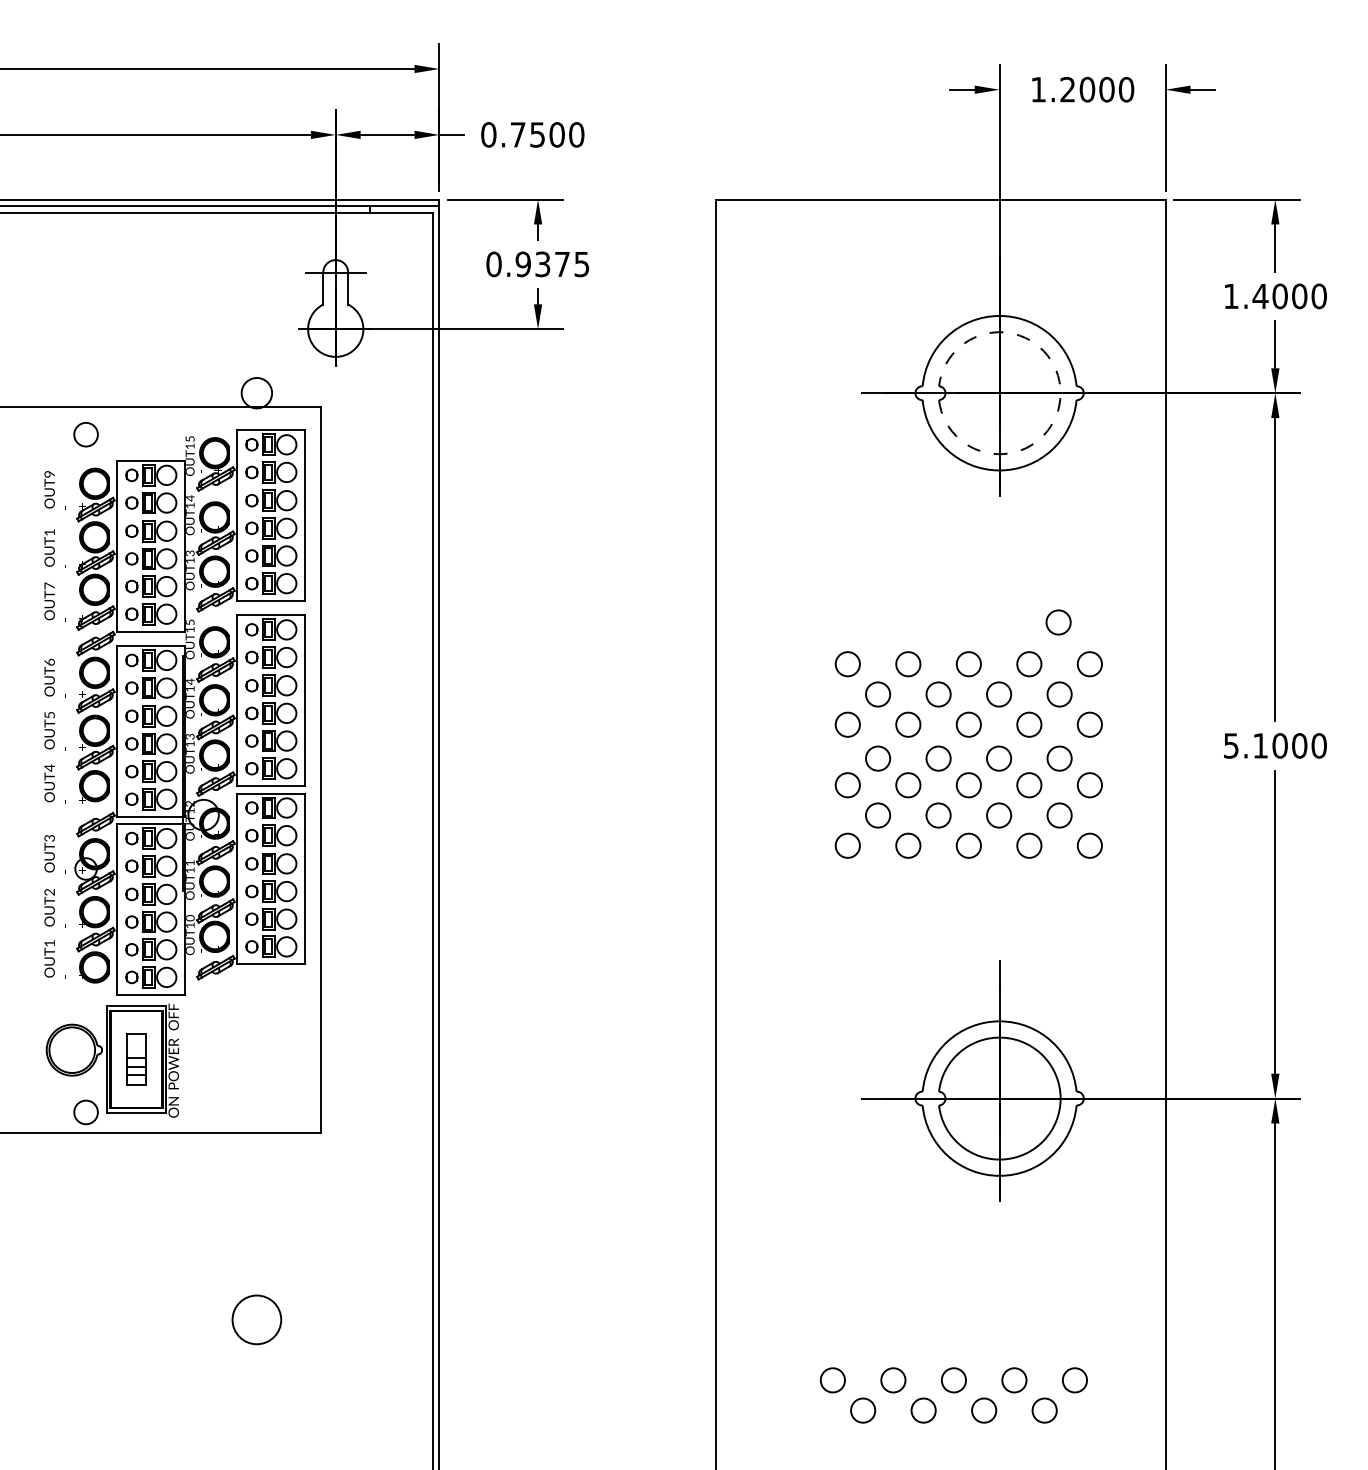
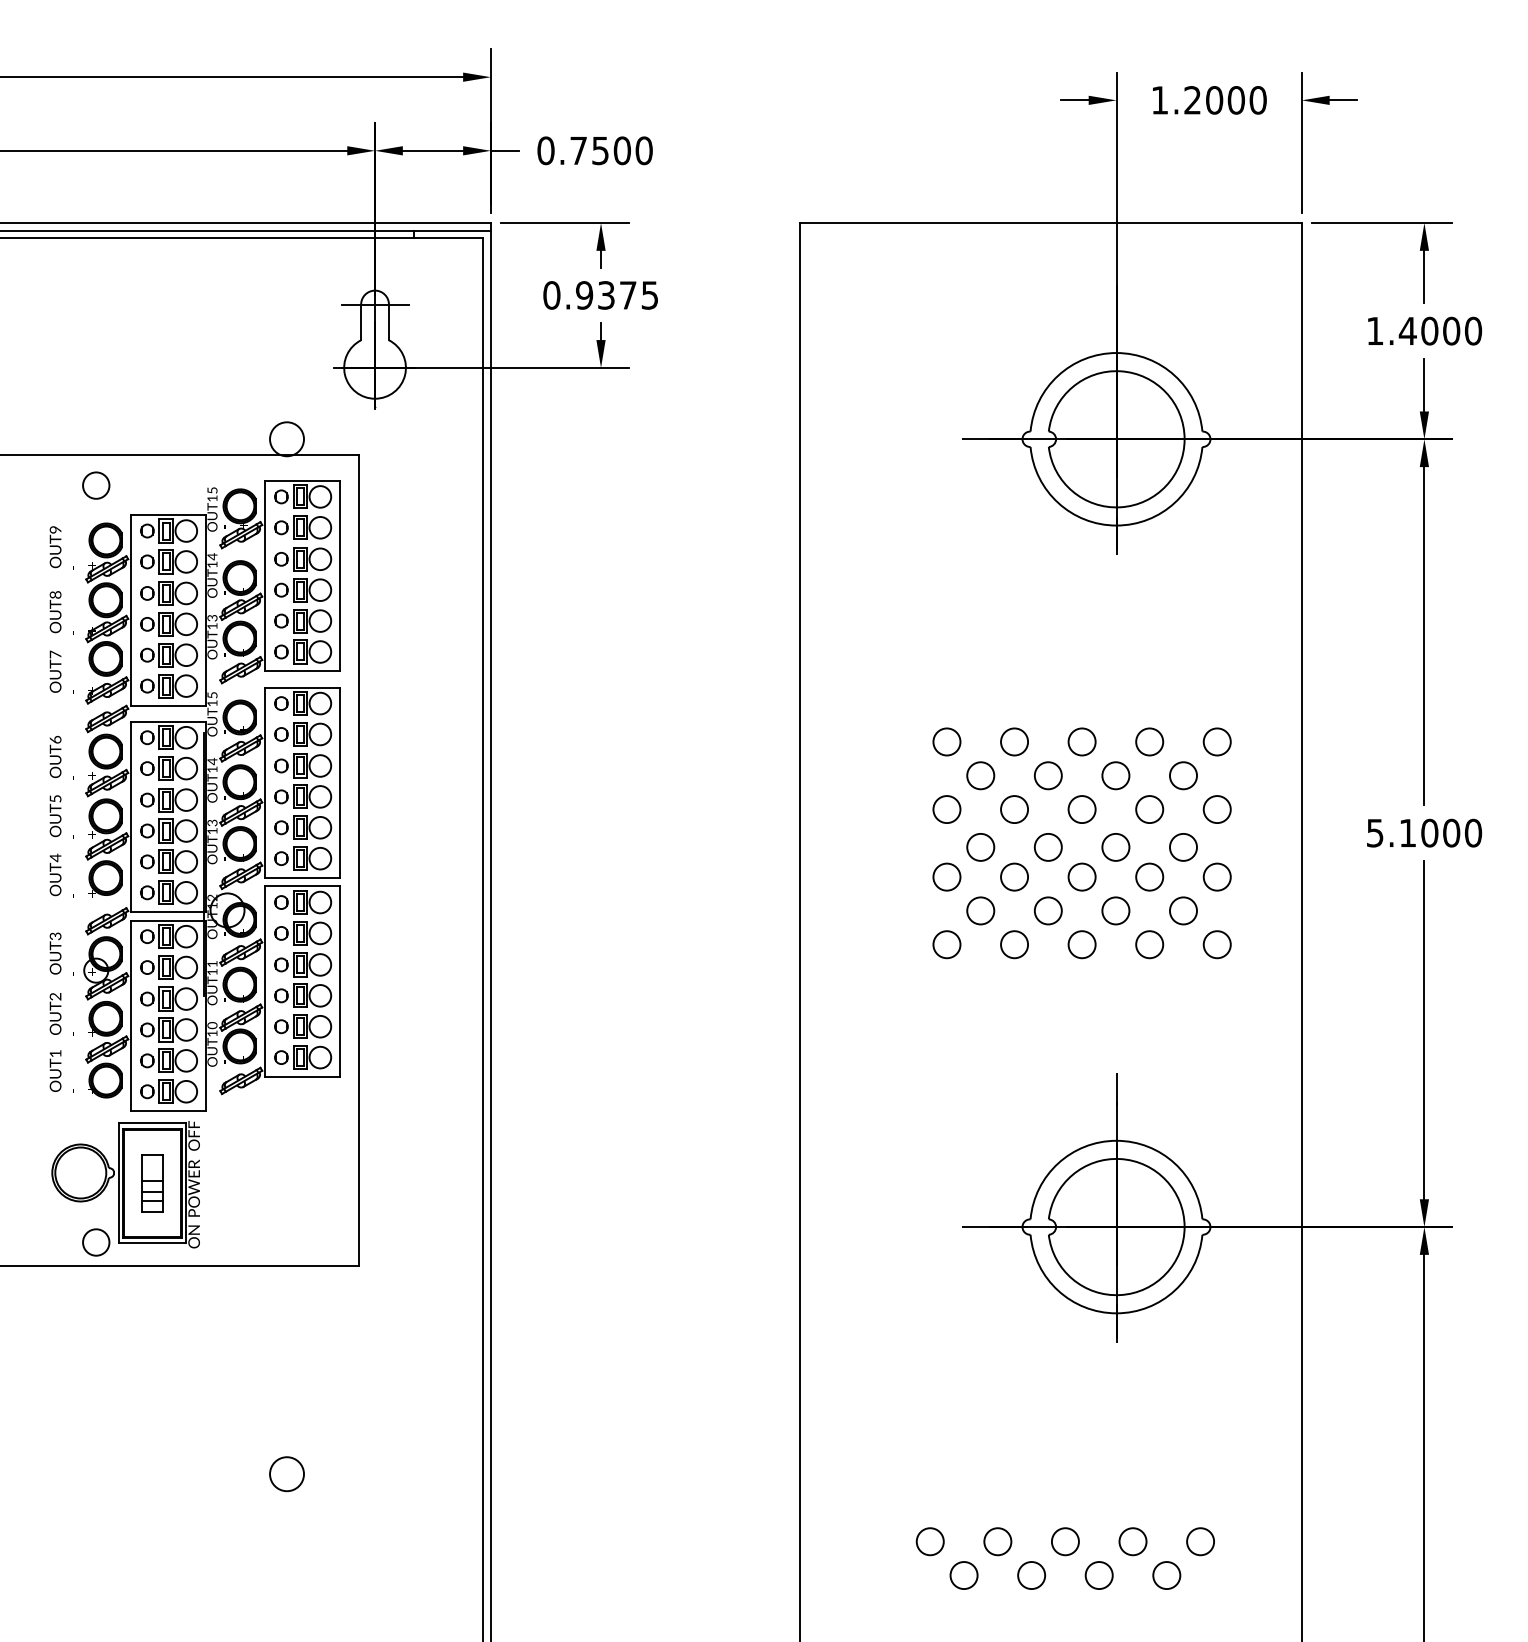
arc: (1060, 393) -> (1184, 439), dashed -> solid
text: (49, 532) -> (55, 594), OUT1 -> OUT8
circle: (1058, 622) -> (1182, 695), removed
circle: (256, 1319) -> (286, 1473), size x0.62

